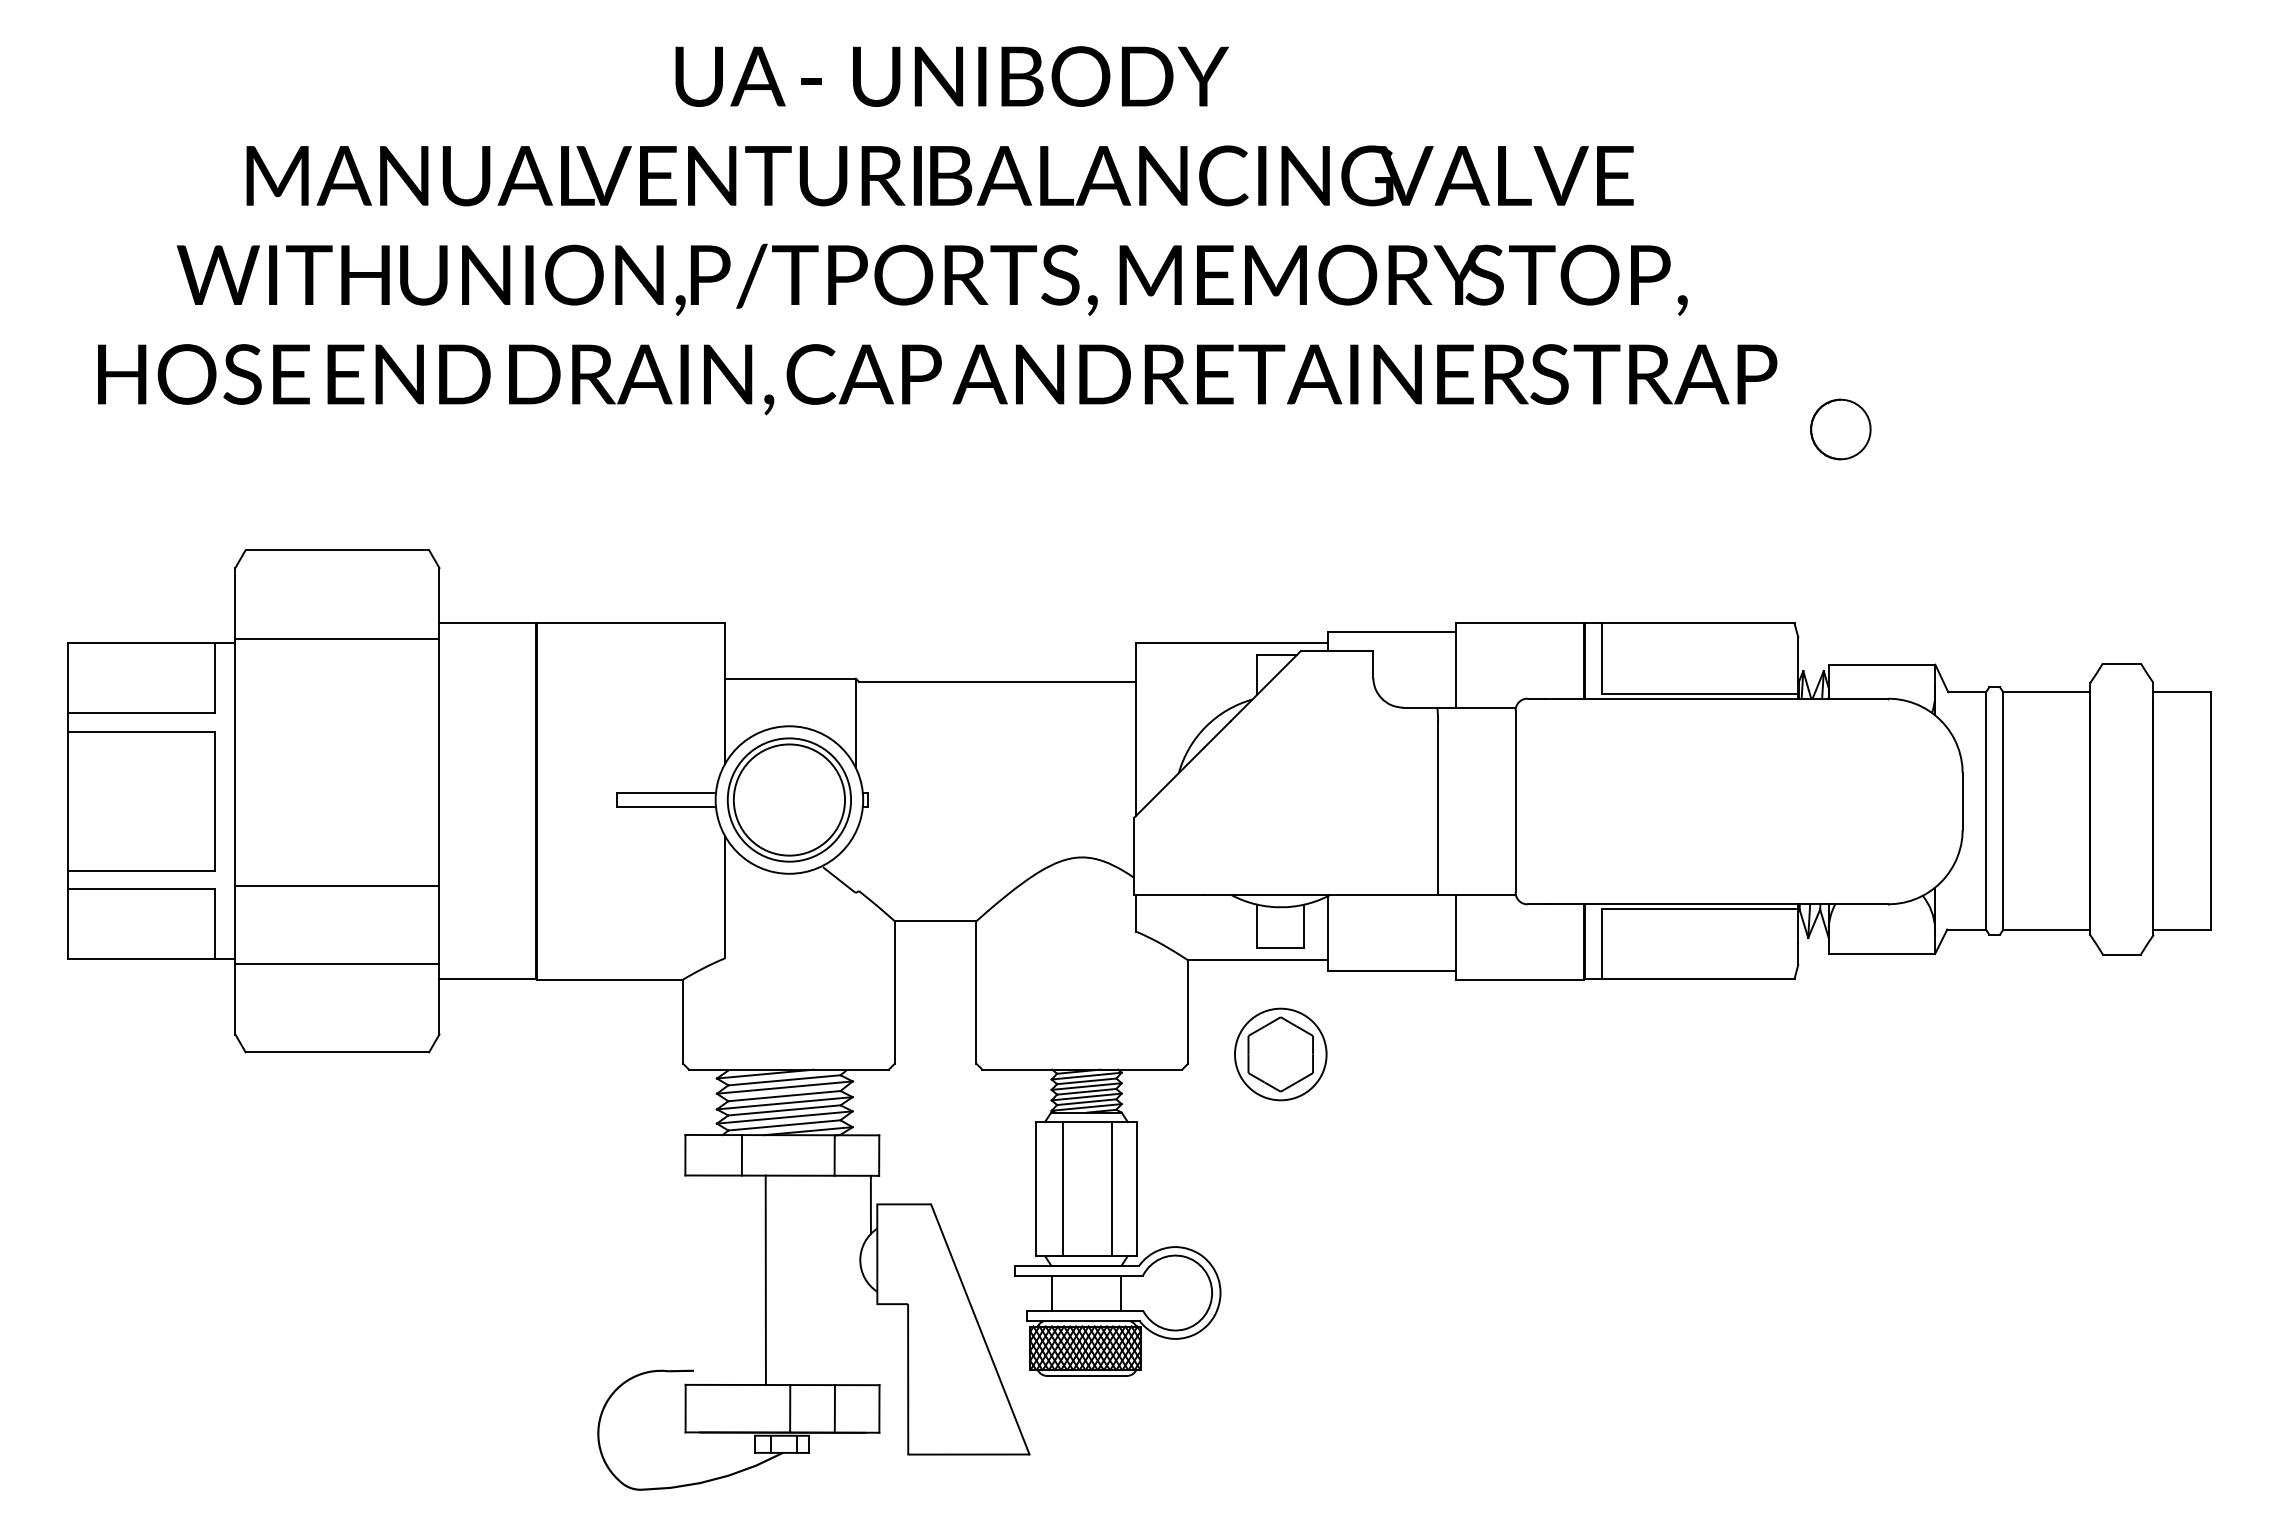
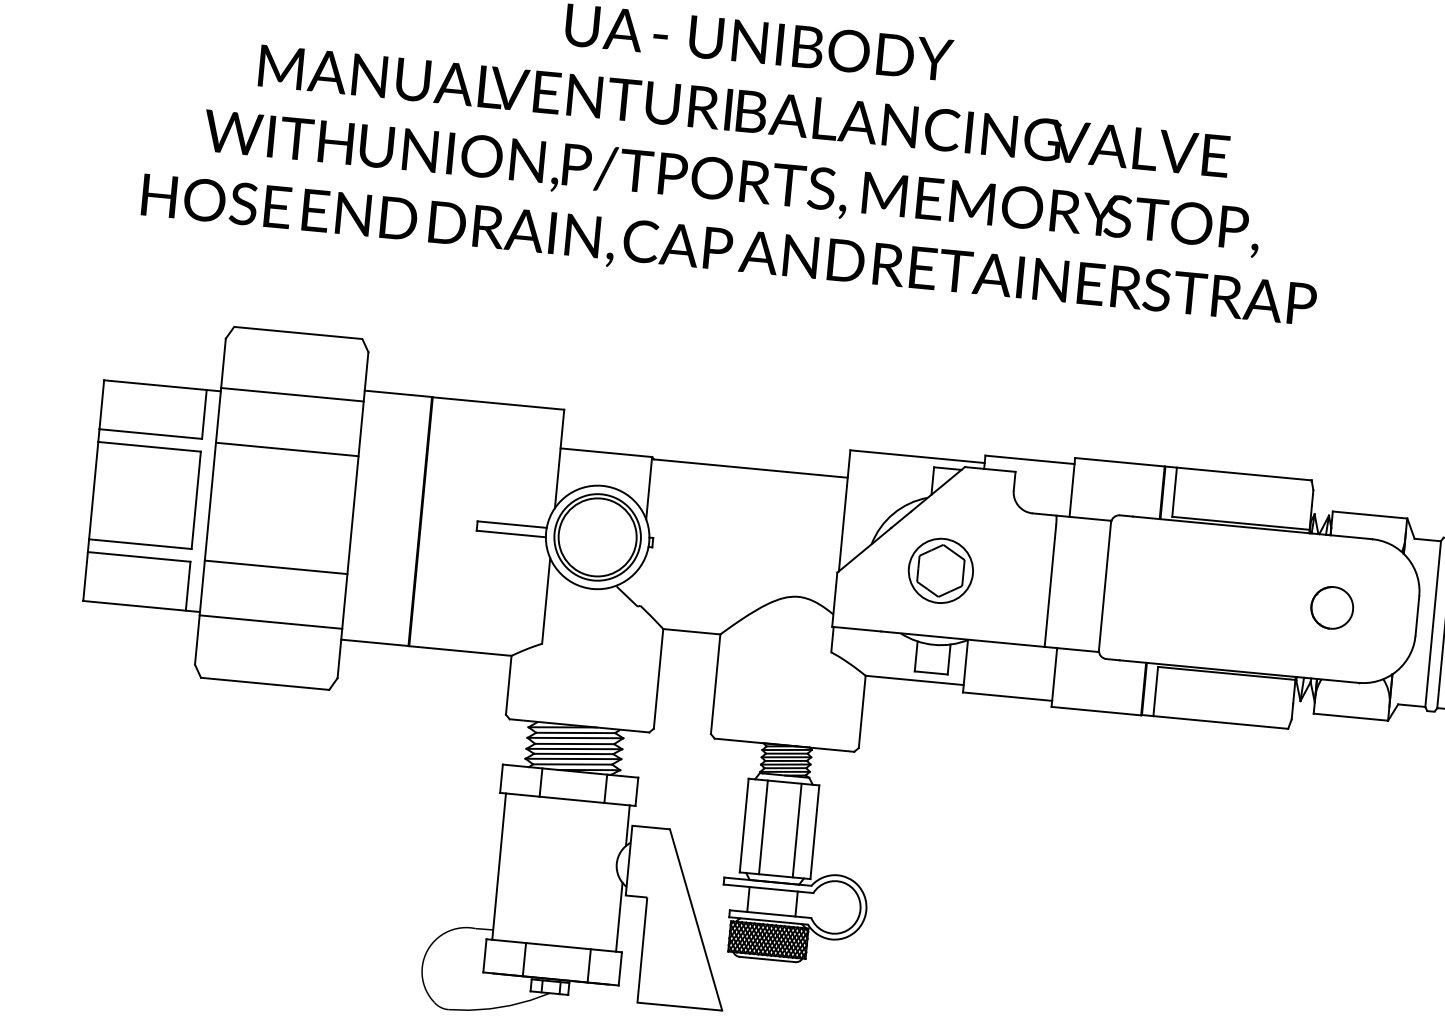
part: (1840, 429) -> (1332, 607), moved
line: (337, 716) -> (287, 449), added
part: (1280, 1054) -> (940, 570), moved
line: (765, 1279) -> (498, 866), moved
line: (871, 1335) -> (619, 917), added
line: (790, 1408) -> (524, 959), moved

